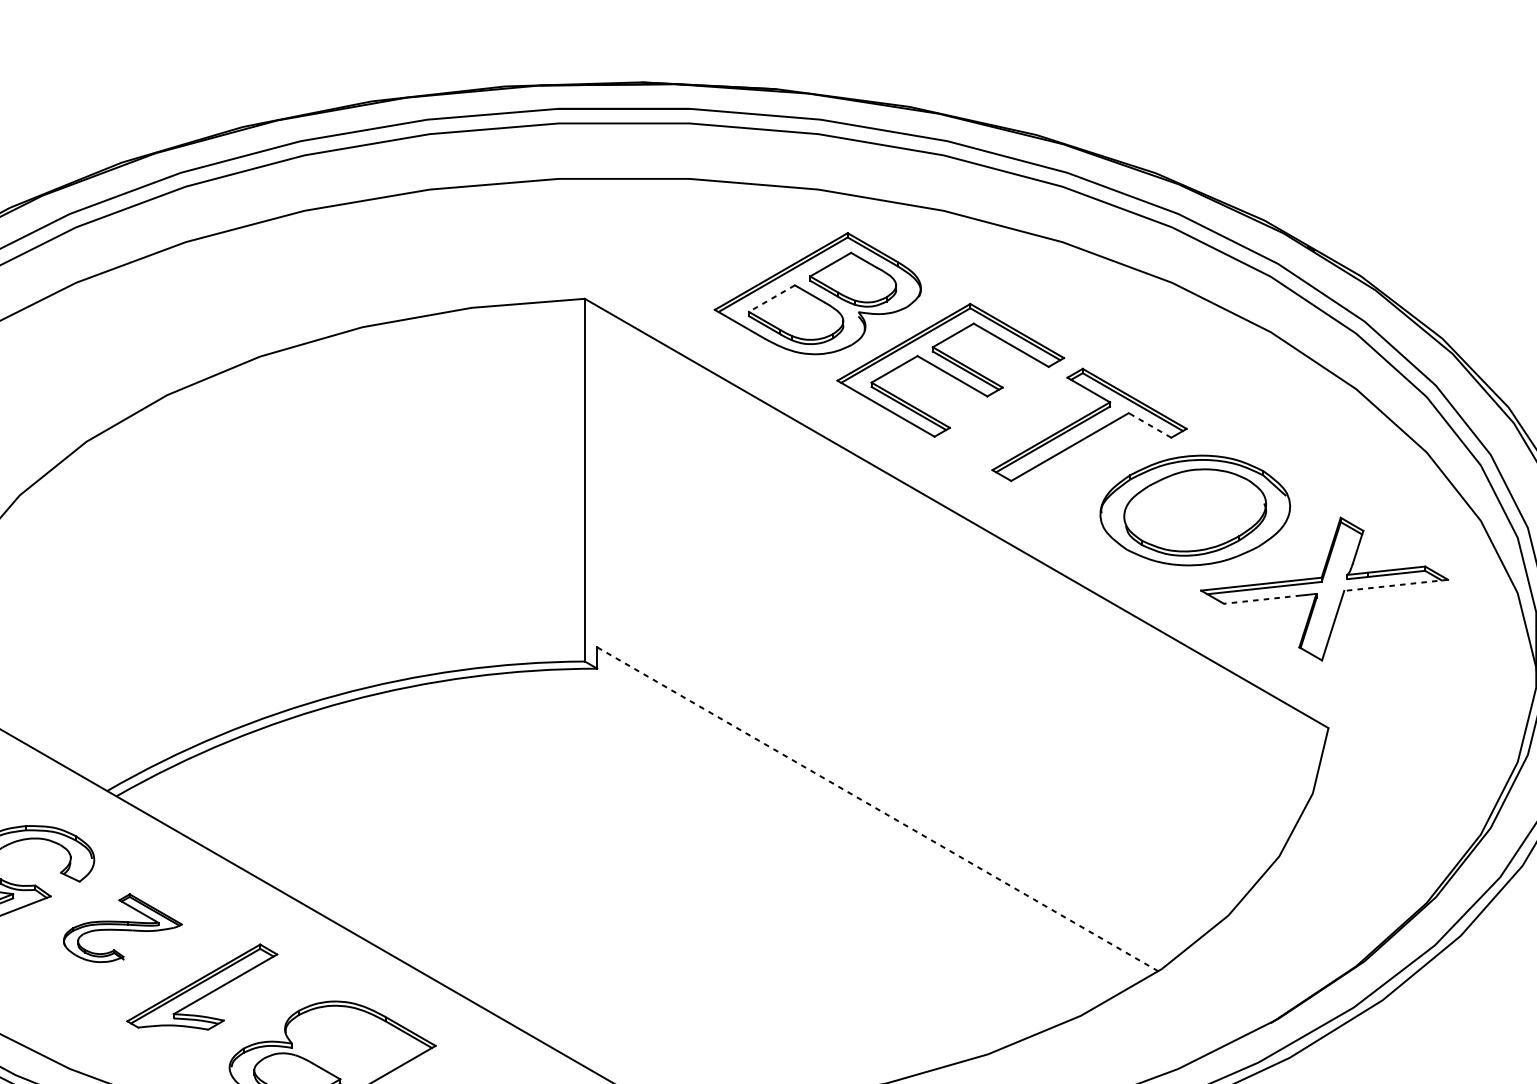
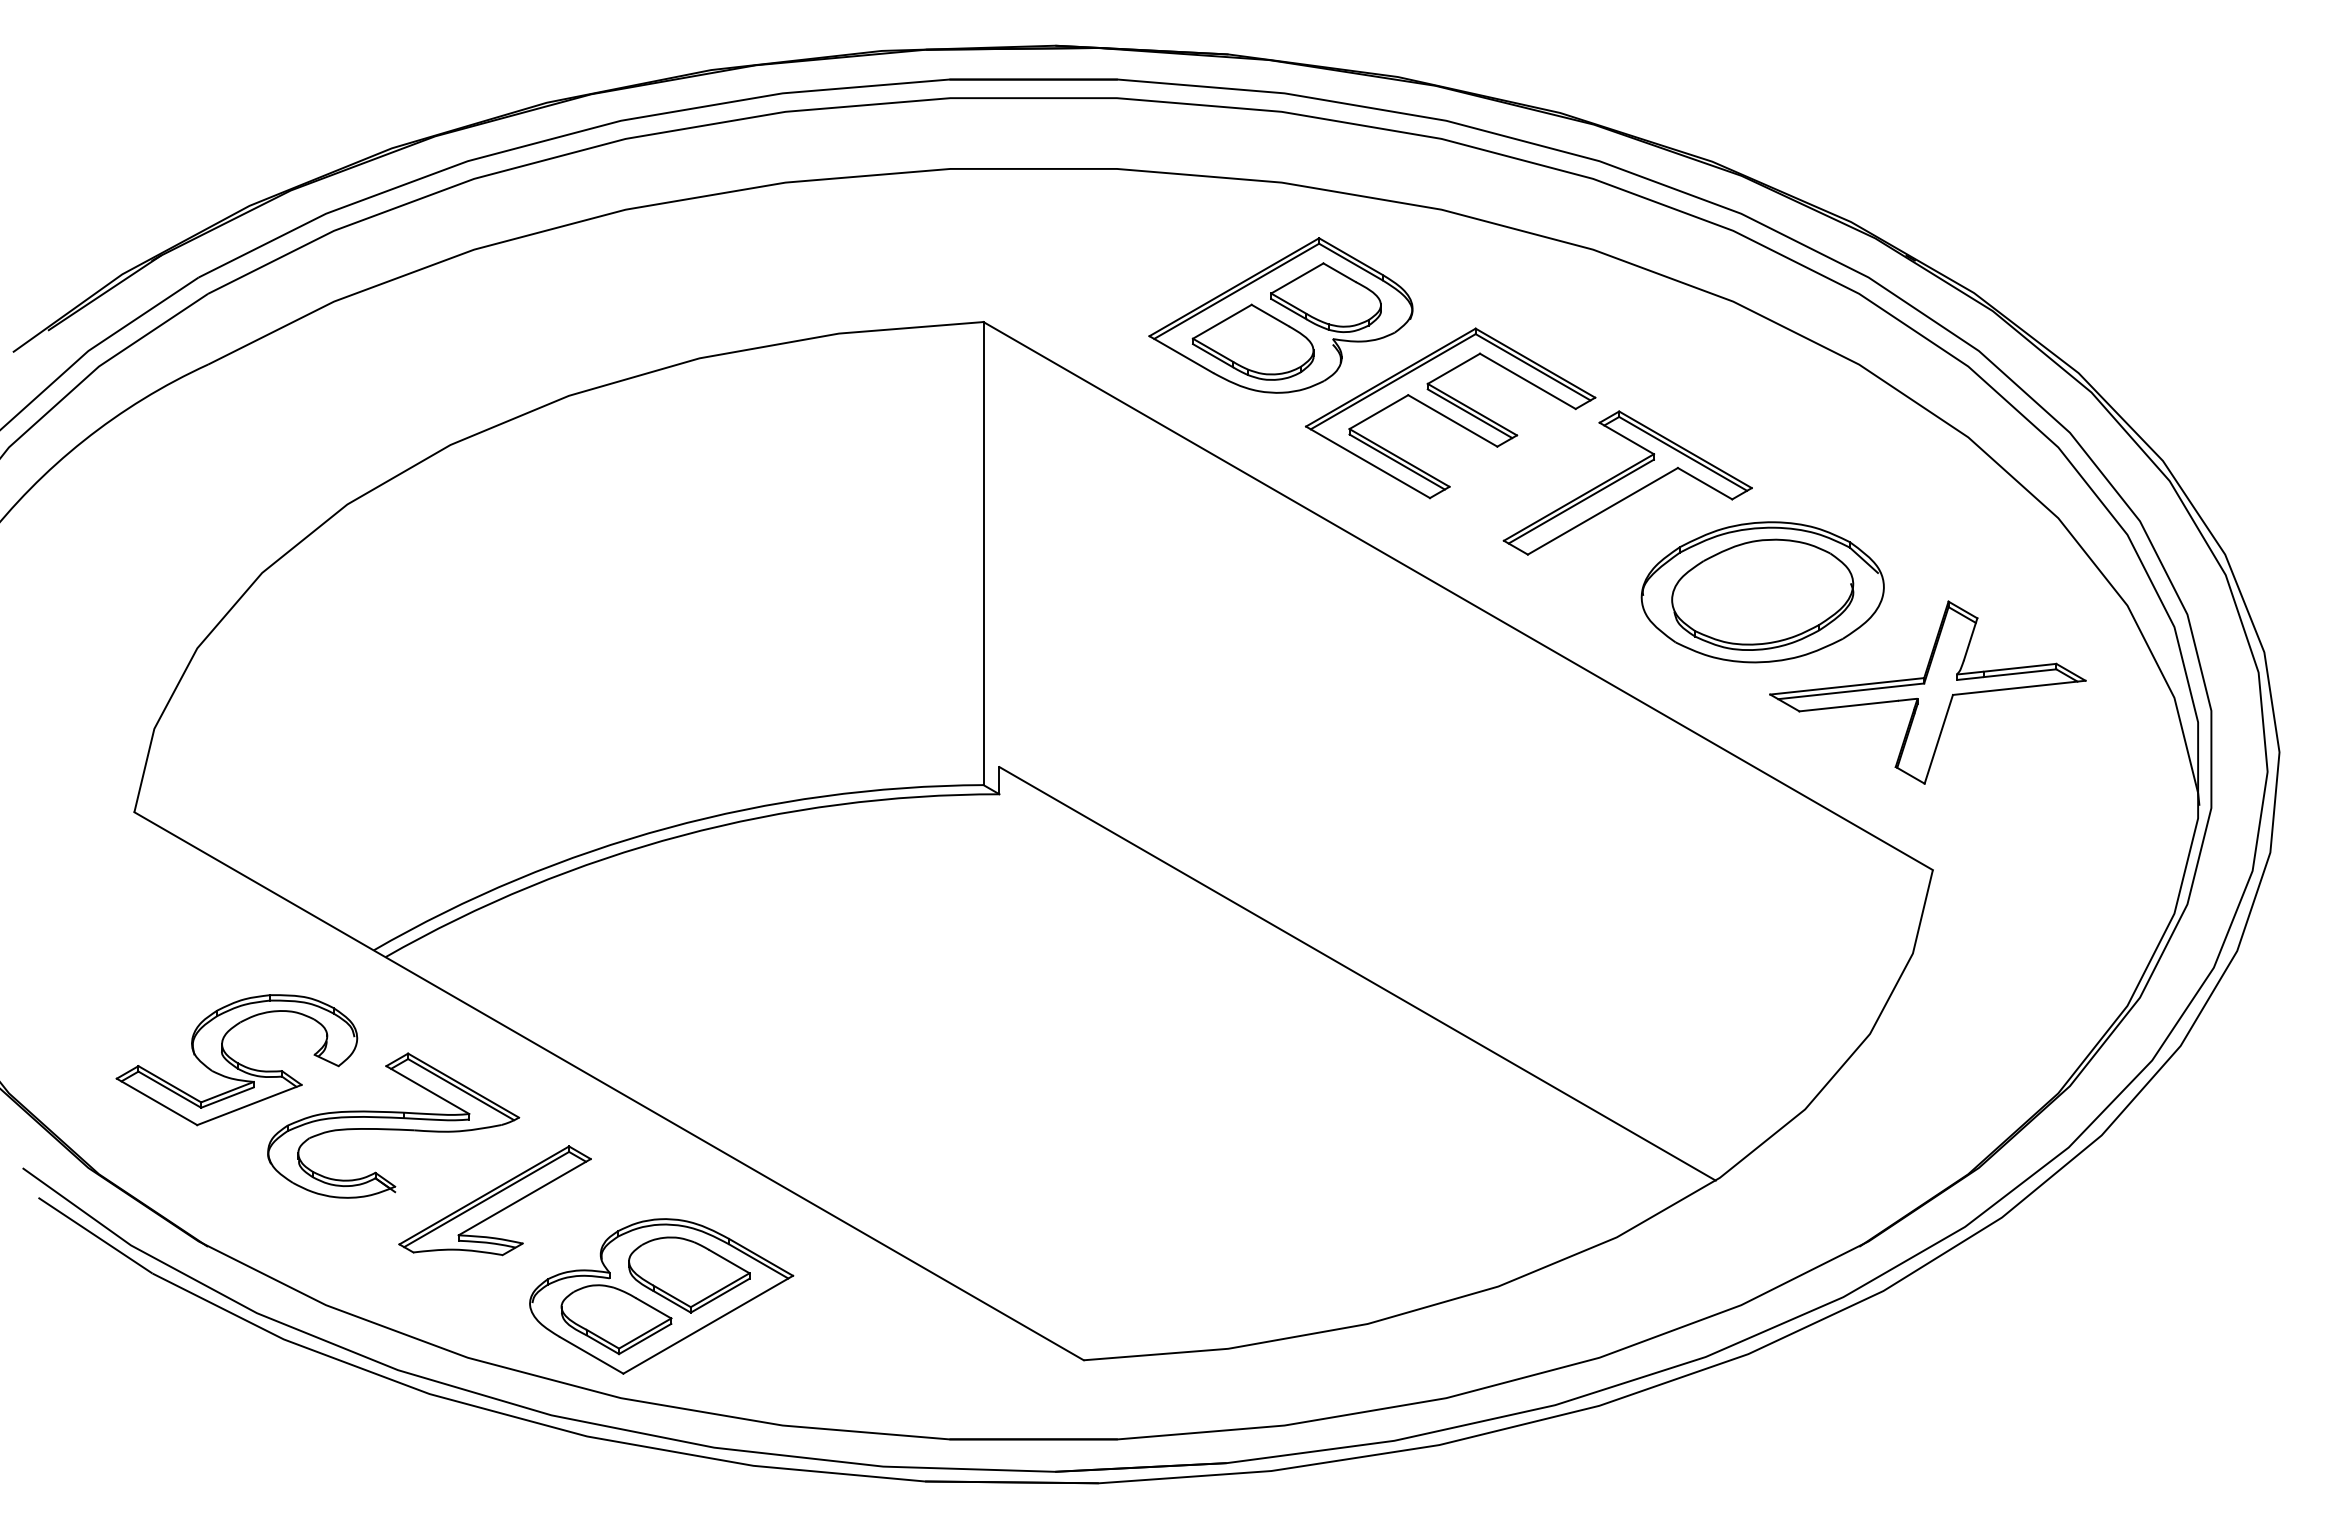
line: (772, 298) -> (1222, 321), dashed -> solid
line: (1149, 425) -> (1704, 483), dashed -> solid
line: (1396, 585) -> (2019, 687), dashed -> solid
line: (1262, 599) -> (1848, 706), dashed -> solid
line: (877, 809) -> (1357, 973), dashed -> solid
part: (122, 928) -> (393, 1125), size x1.67
part: (354, 1044) -> (689, 1274), added

